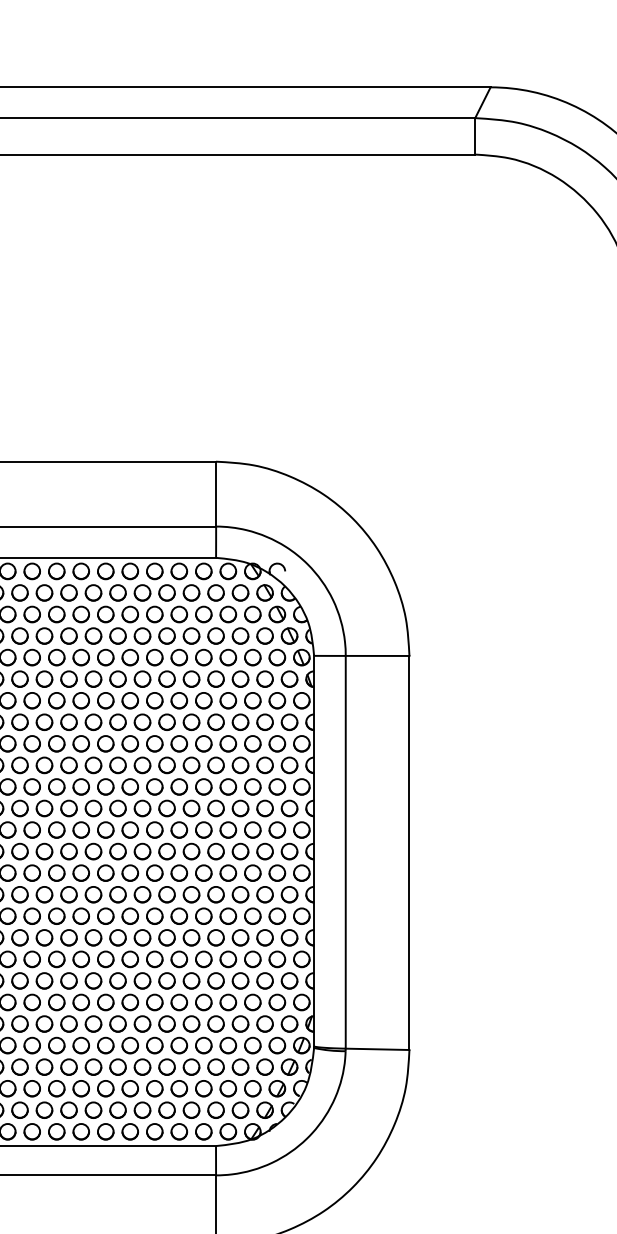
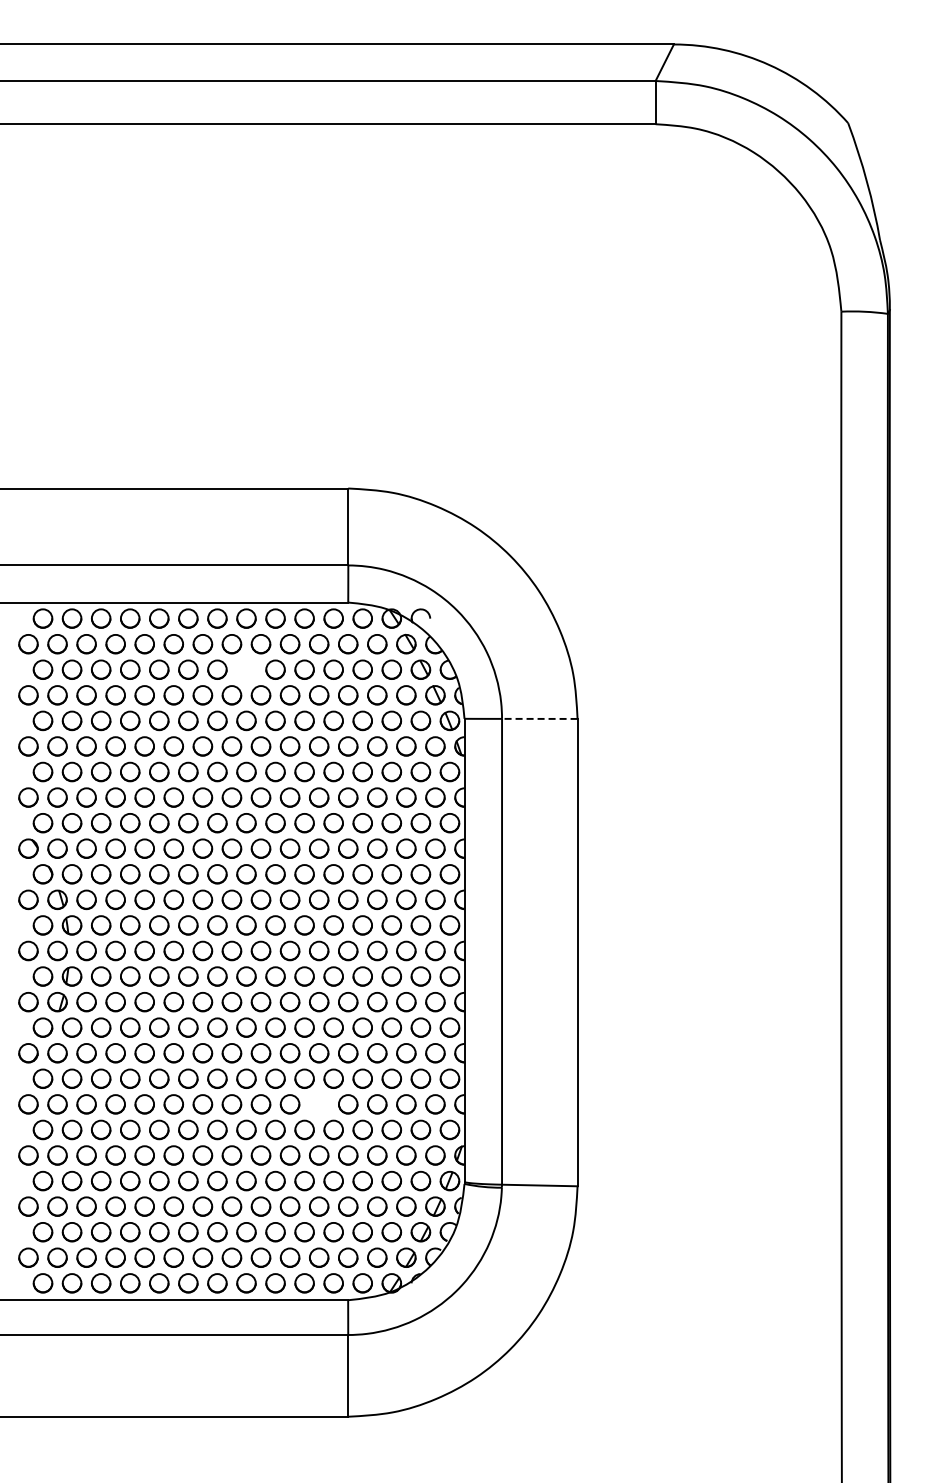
circle: (130, 614) -> (246, 669), removed
line: (377, 655) -> (539, 718), solid -> dashed
circle: (191, 981) -> (319, 1104), removed

